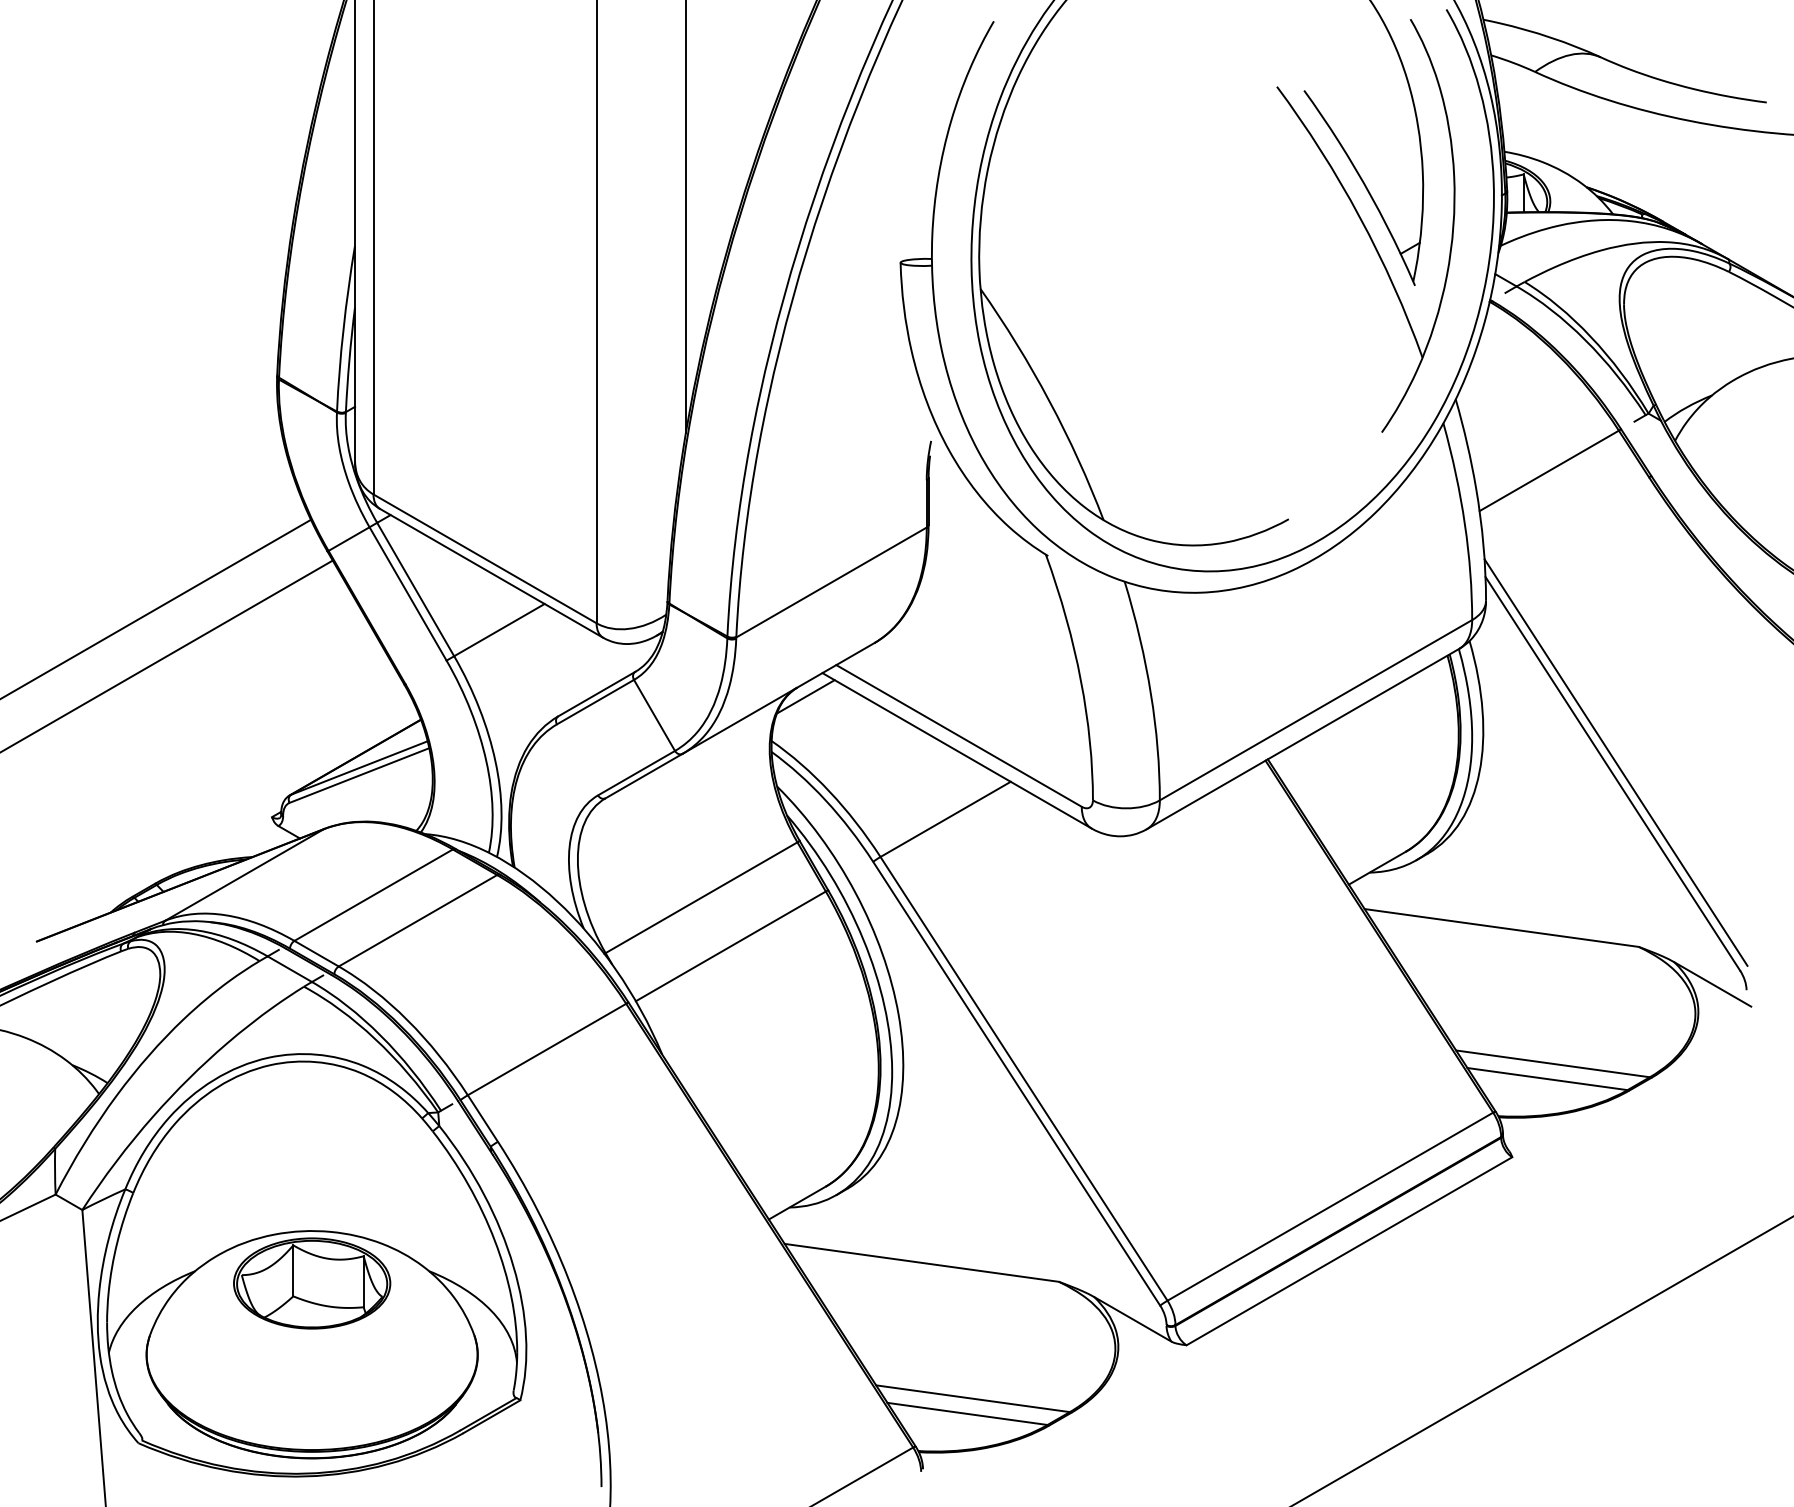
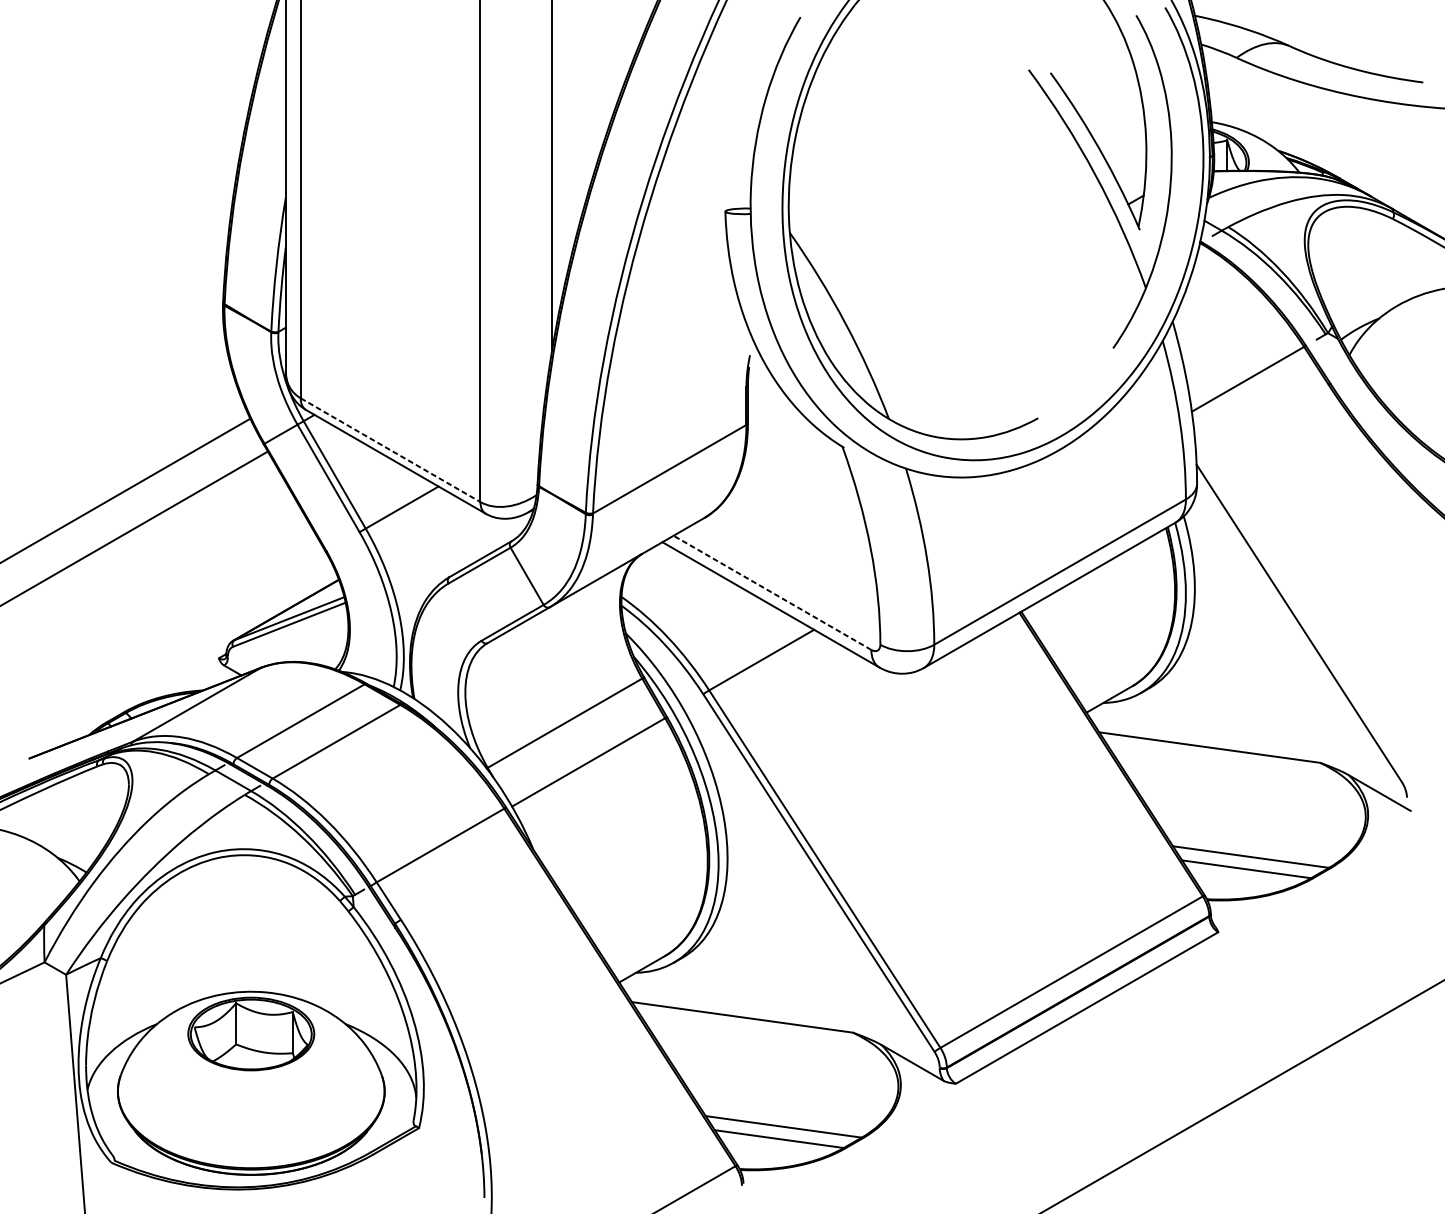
line: (485, 558) -> (390, 449), solid -> dashed
line: (805, 696) -> (648, 561), removed
line: (959, 735) -> (772, 592), solid -> dashed
line: (1615, 762) -> (1301, 614), removed

